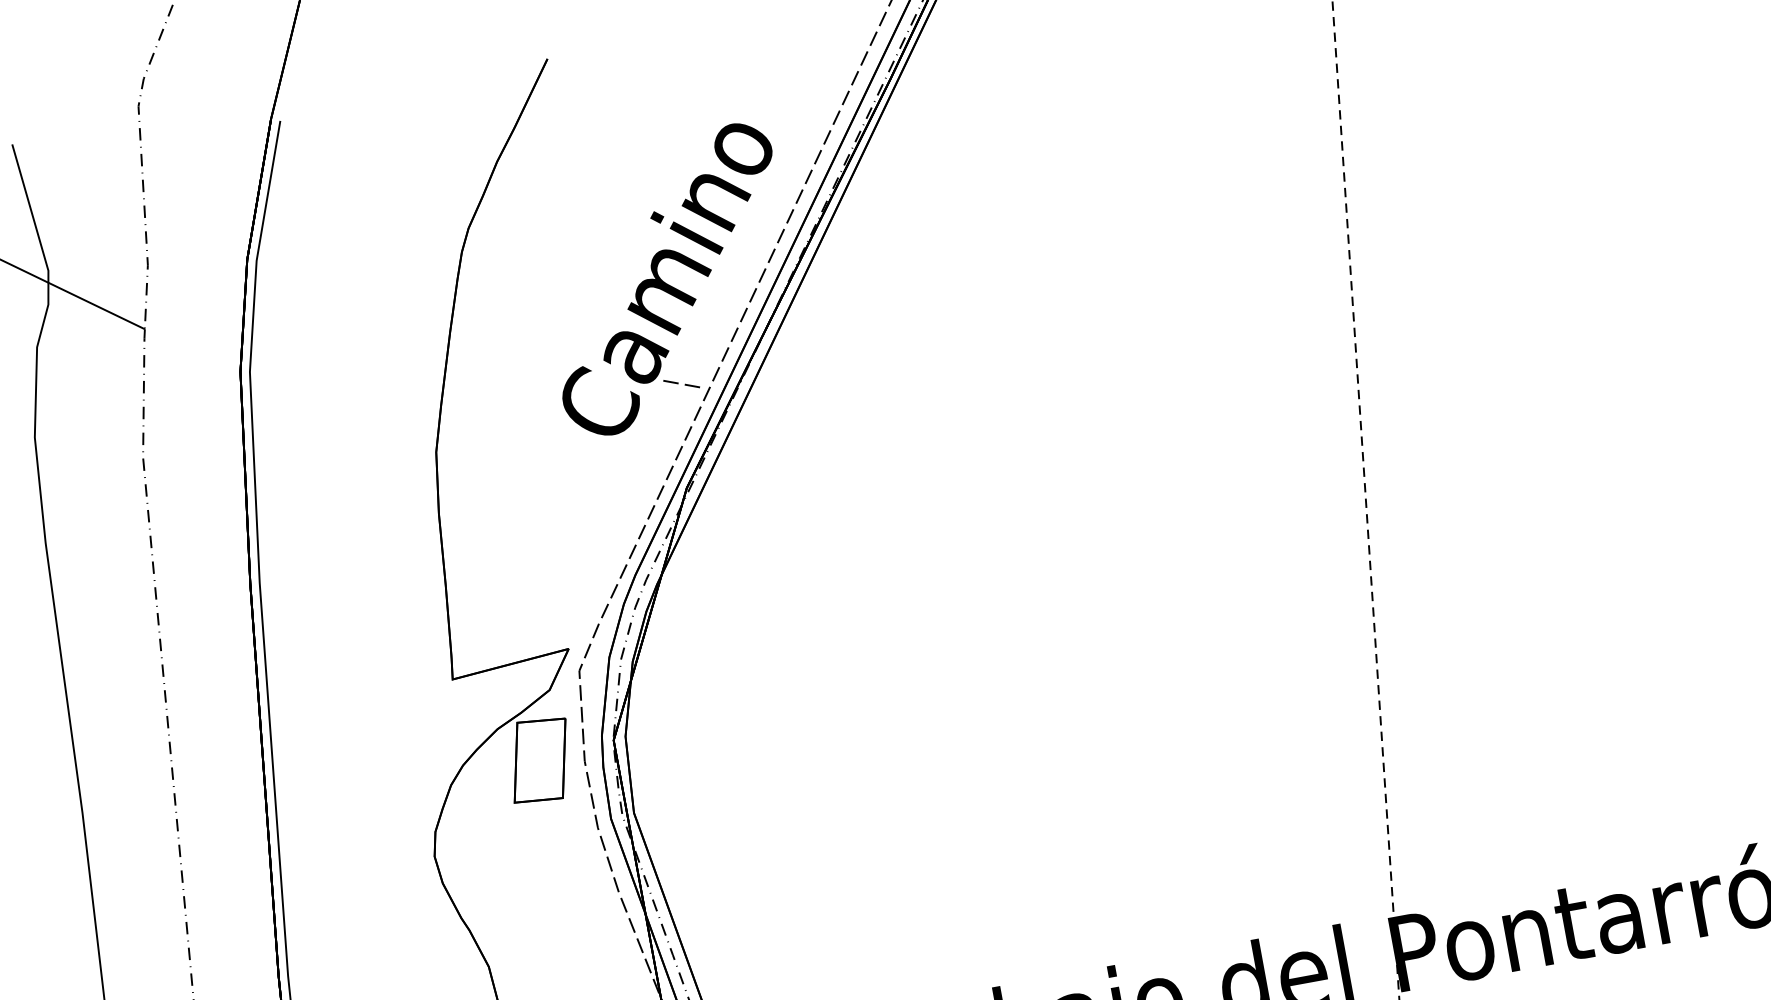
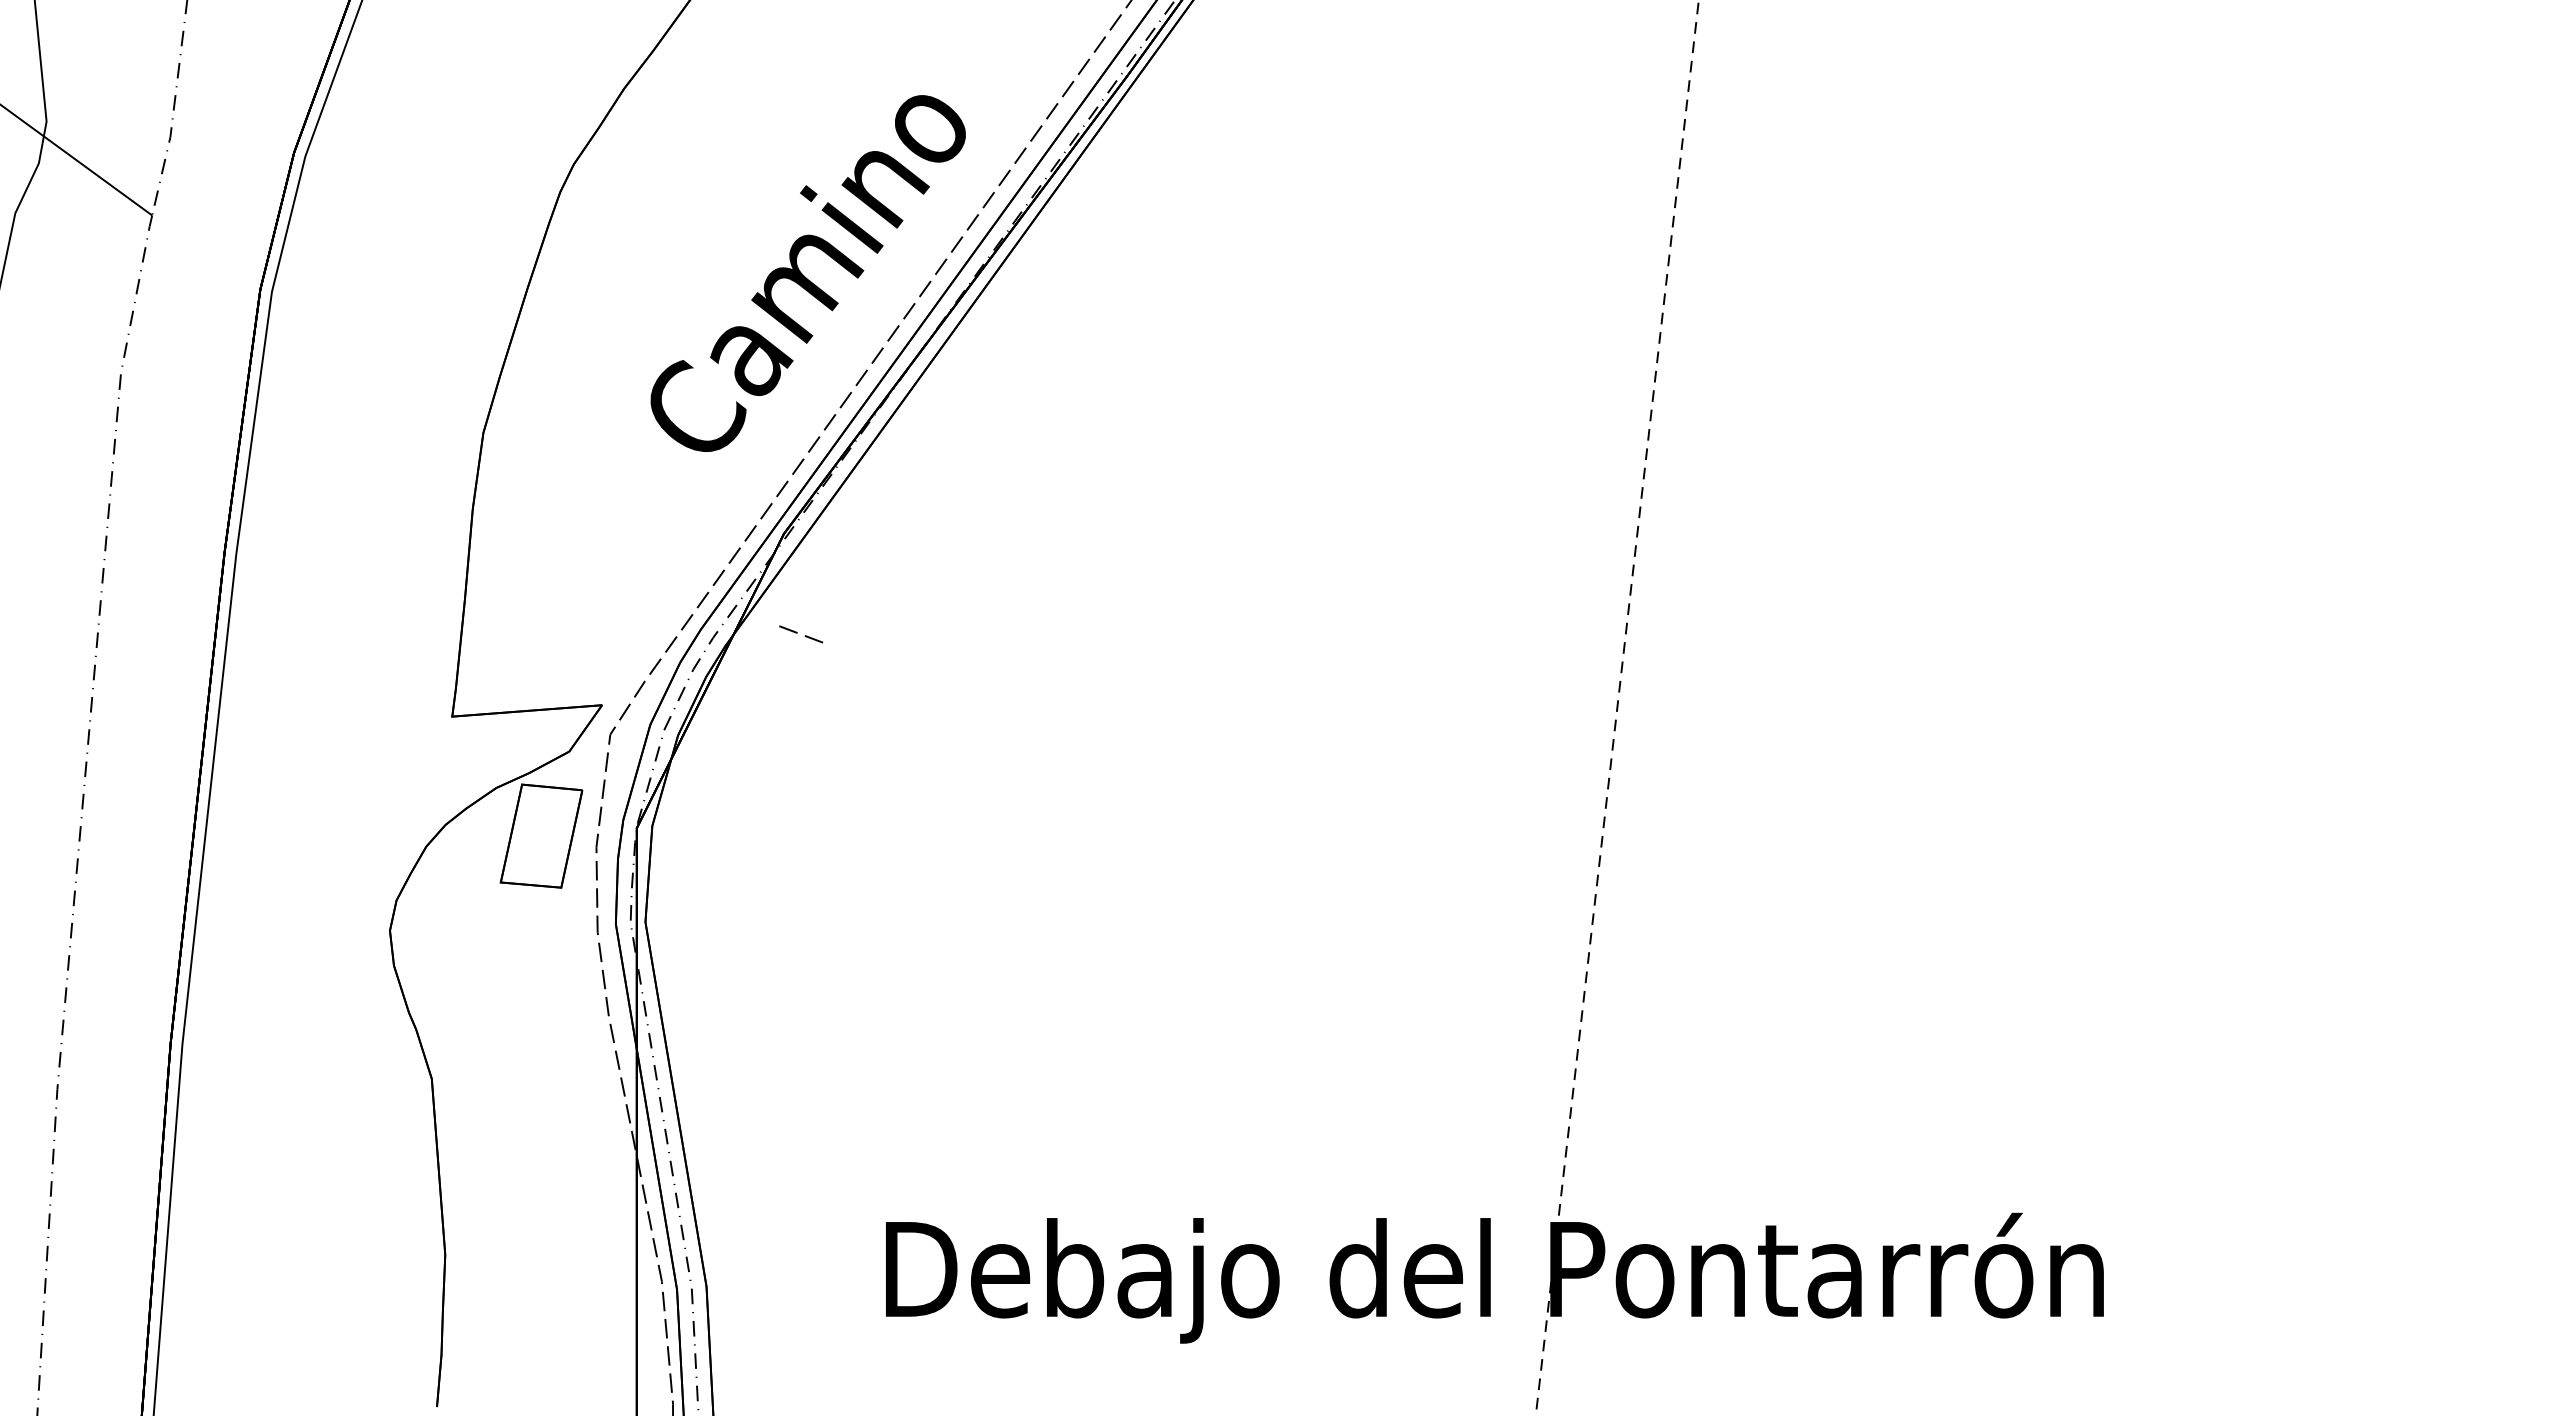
line: (684, 385) -> (804, 636), moved

